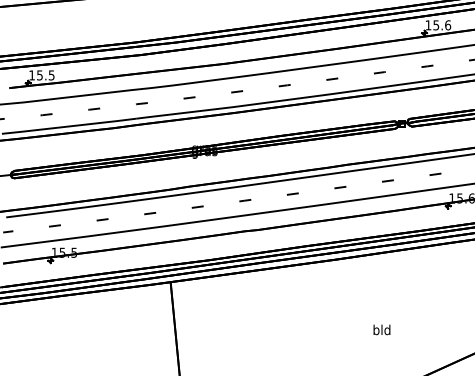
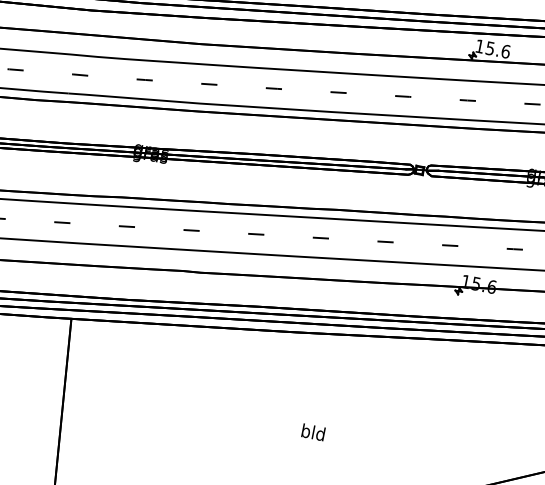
text: (381, 329) -> (312, 431), moved

